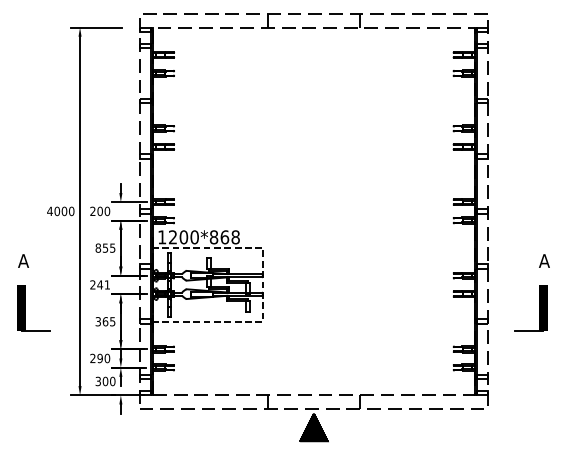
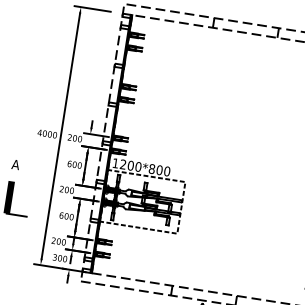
text: (229, 237) -> (162, 170), 1200*868 -> 1200*800
text: (105, 247) -> (74, 164), 855 -> 600
text: (103, 284) -> (69, 190), 241 -> 200
text: (105, 321) -> (66, 216), 365 -> 600
text: (99, 358) -> (58, 241), 290 -> 200

